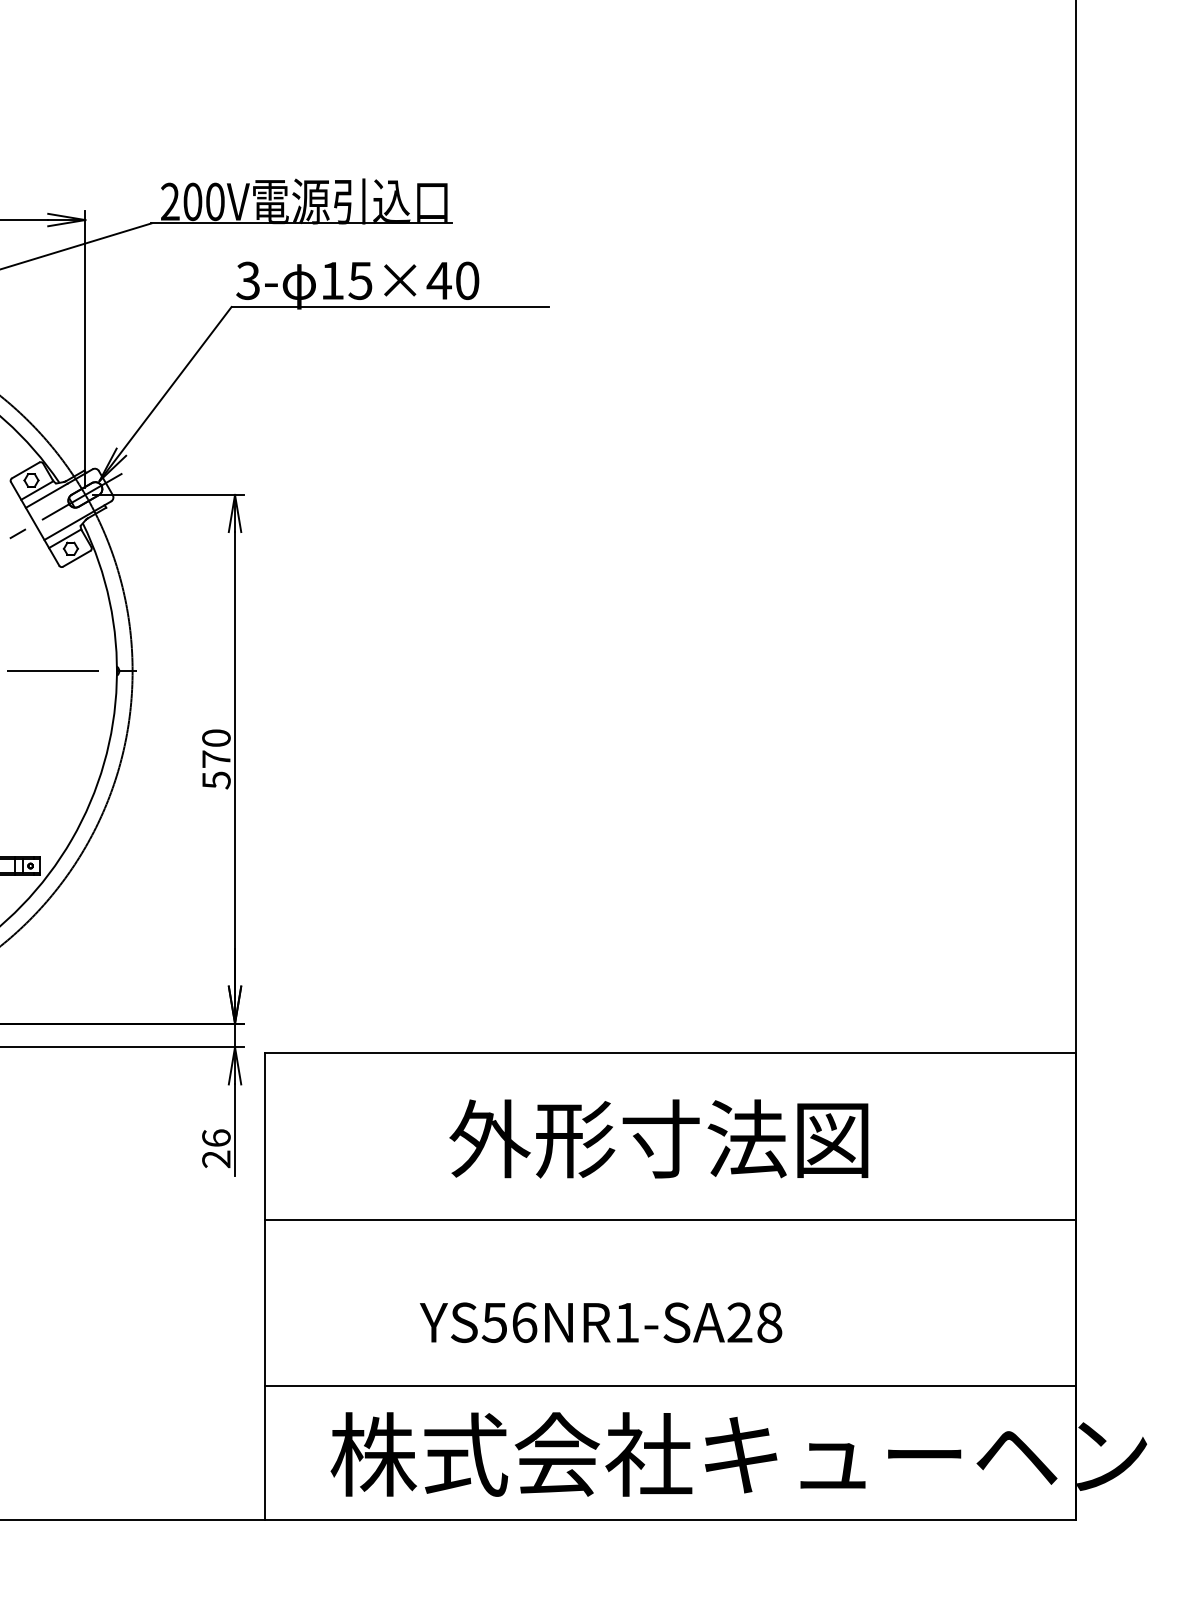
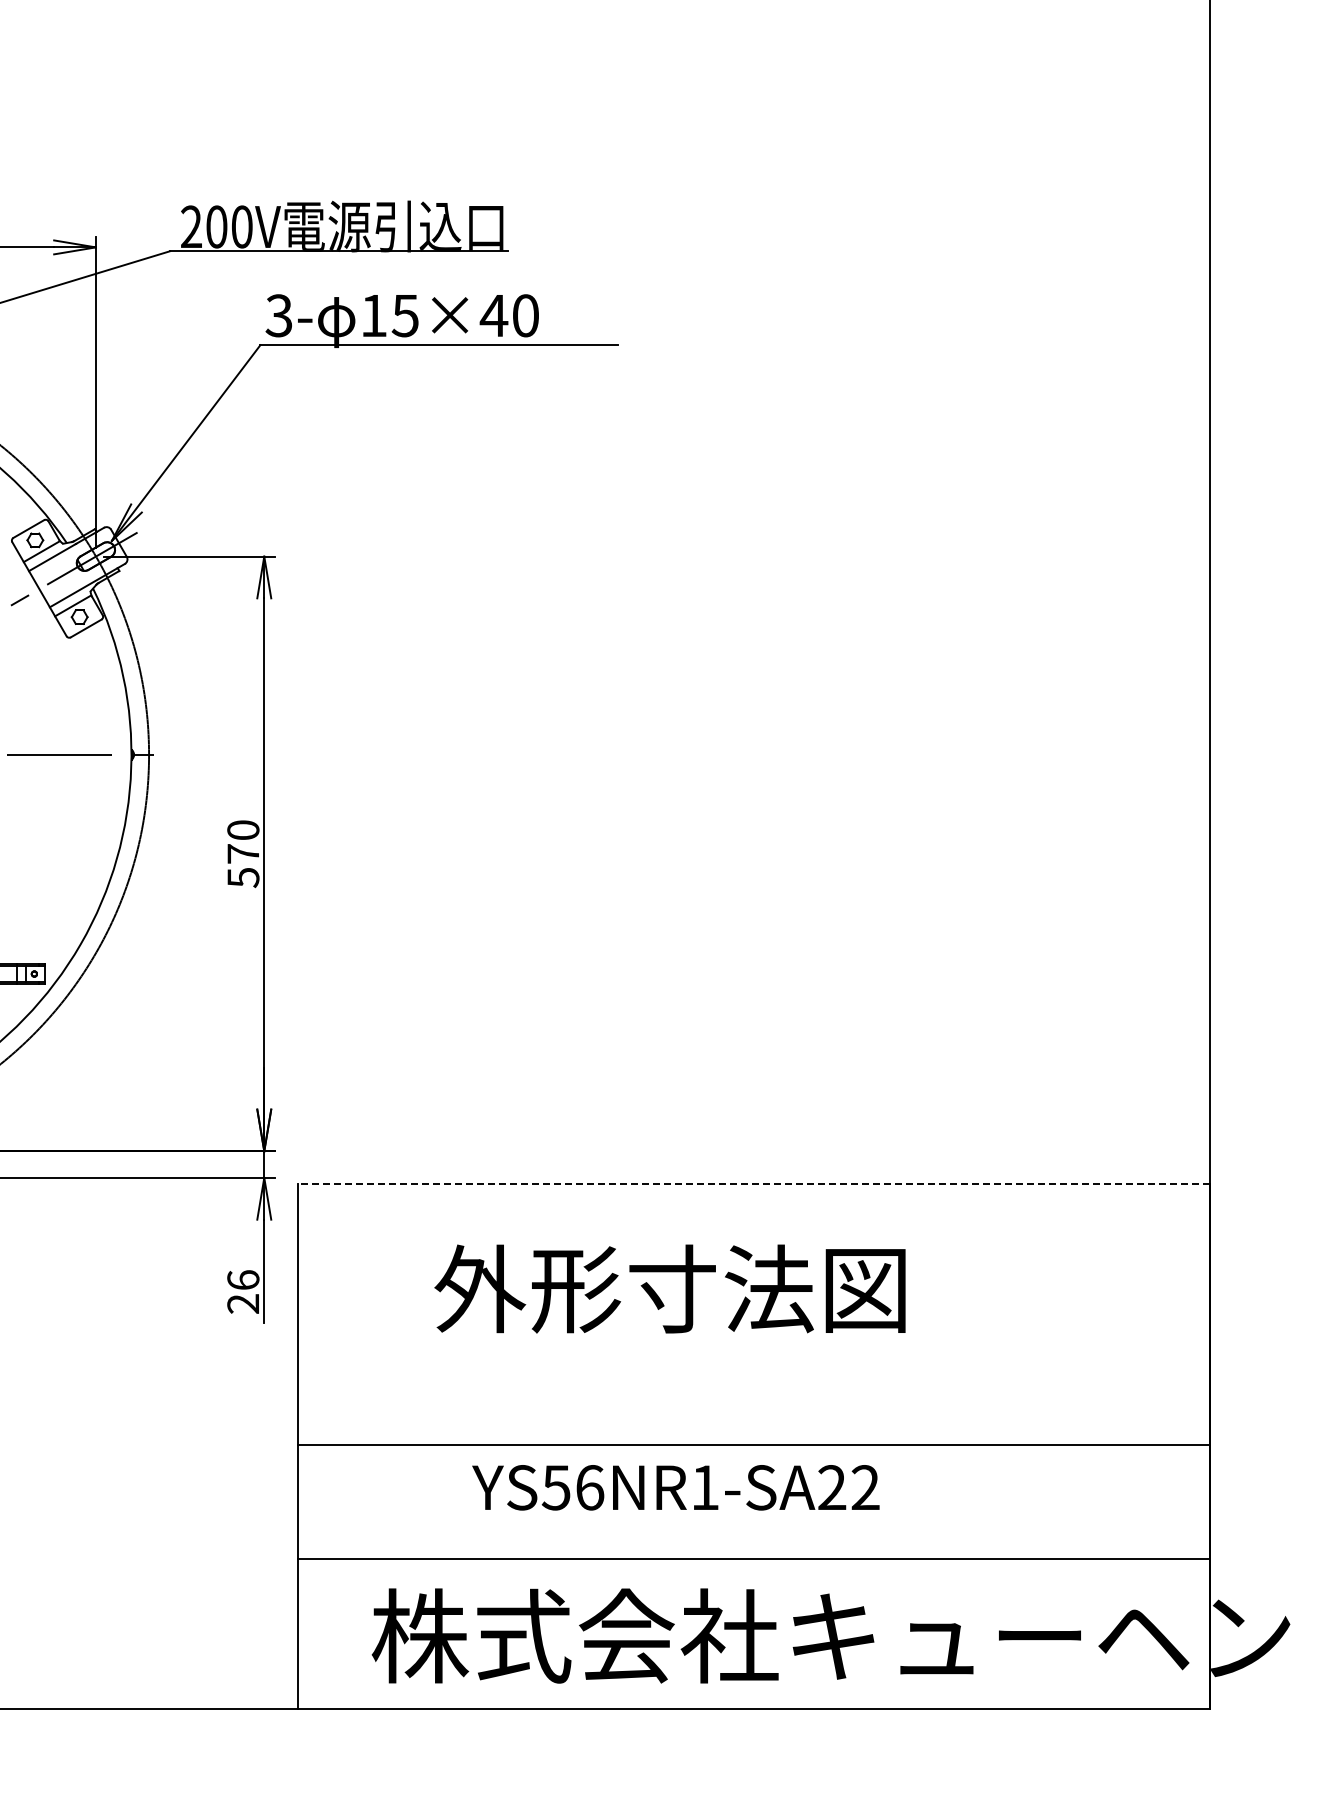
line: (669, 1053) -> (753, 1184), solid -> dashed
text: (658, 1138) -> (669, 1288), moved
line: (669, 1219) -> (753, 1444), moved
text: (769, 1322) -> (865, 1487), YS56NR1-SA28 -> YS56NR1-SA22

